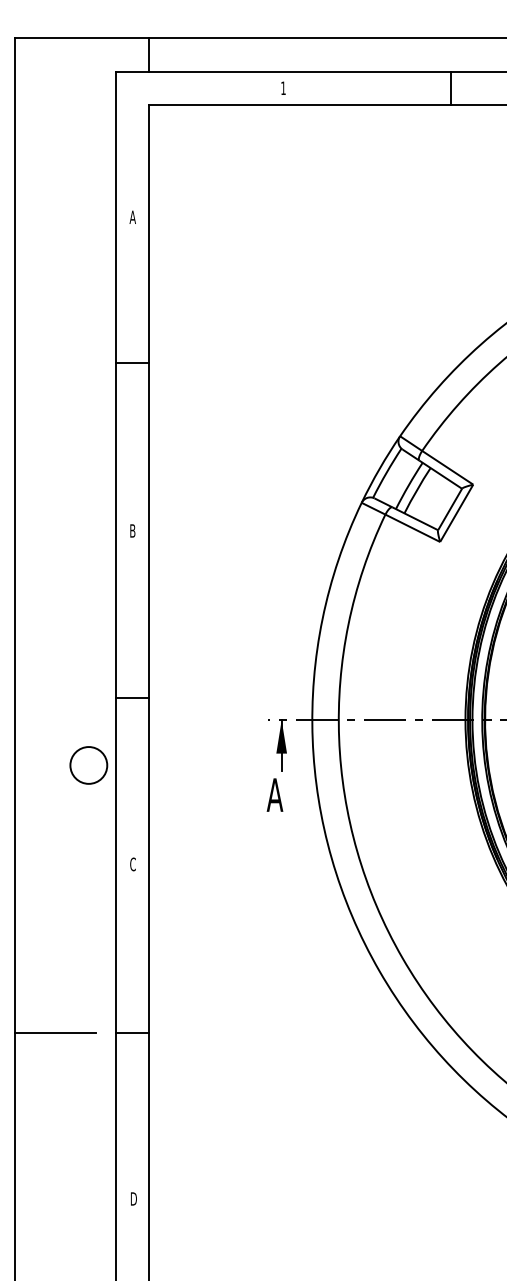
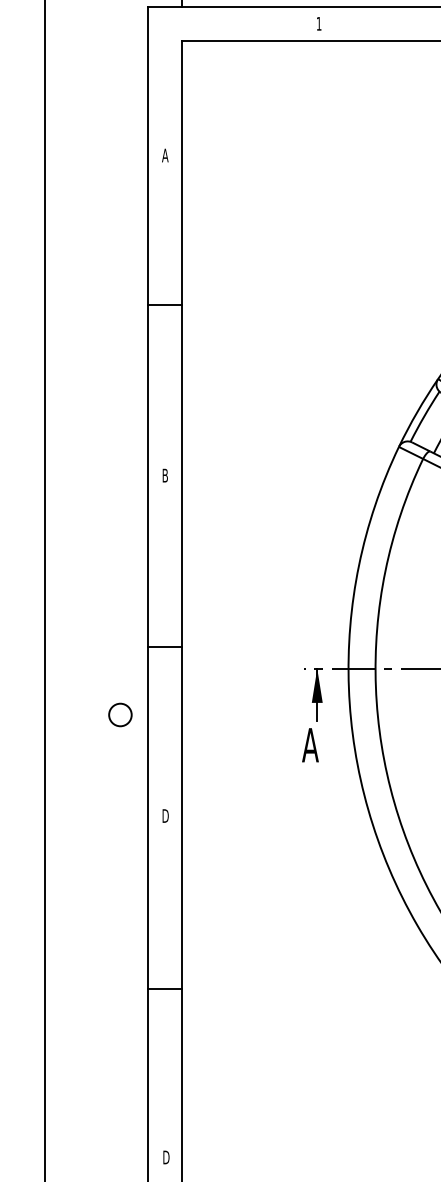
circle: (88, 765) -> (120, 715), size x0.6
text: (133, 864) -> (166, 816), C -> D
line: (55, 1033) -> (86, 988), removed

